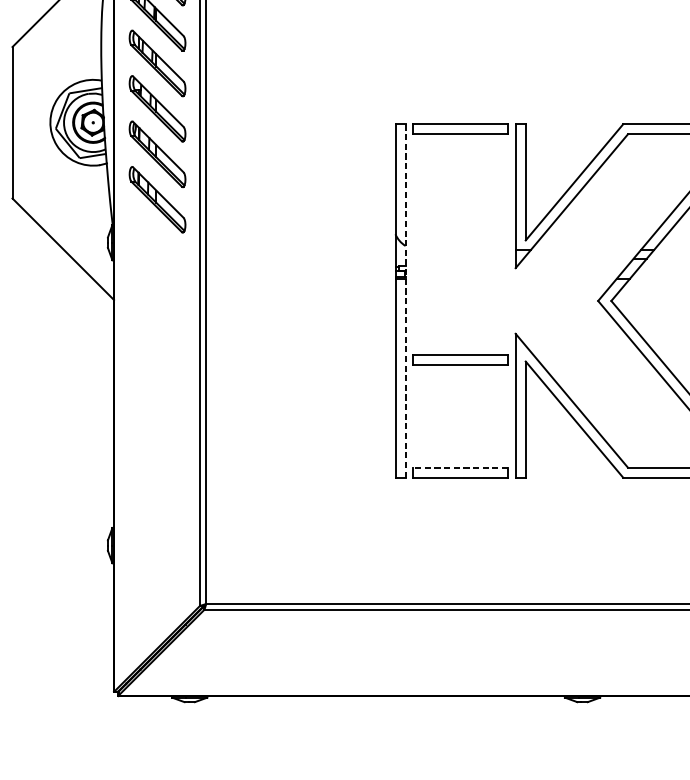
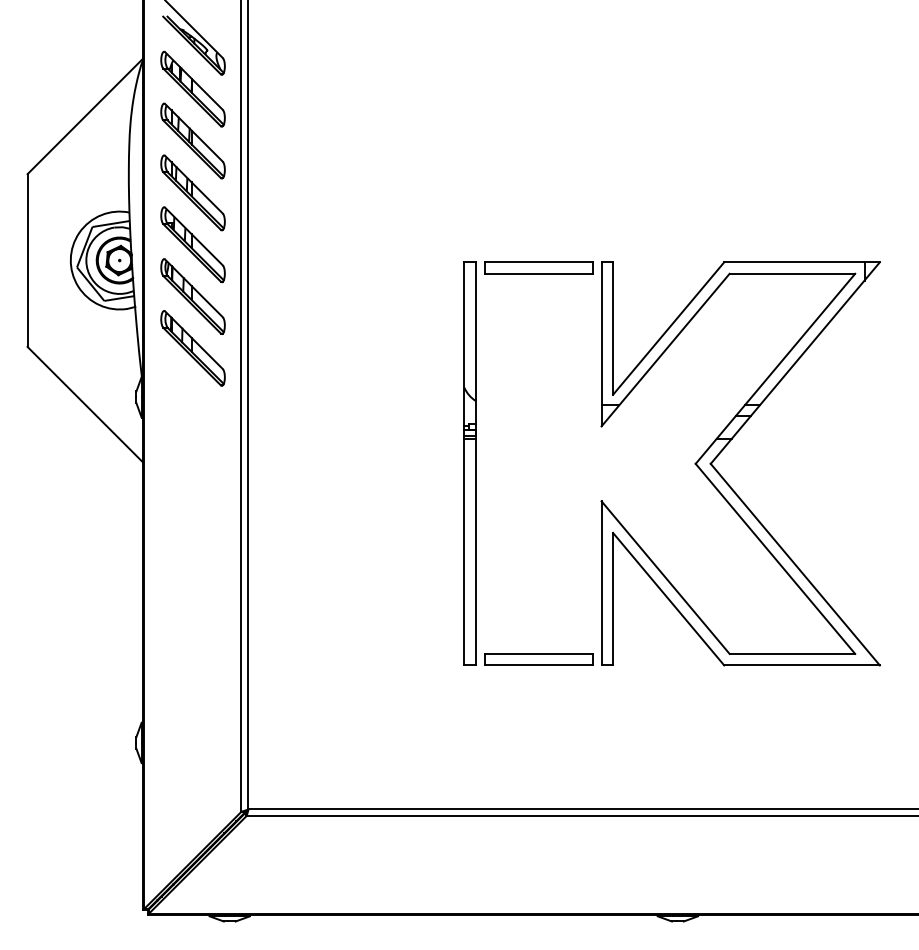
line: (406, 300) -> (476, 463), dashed -> solid
part: (460, 359) -> (538, 530), removed
line: (460, 467) -> (538, 653), dashed -> solid

